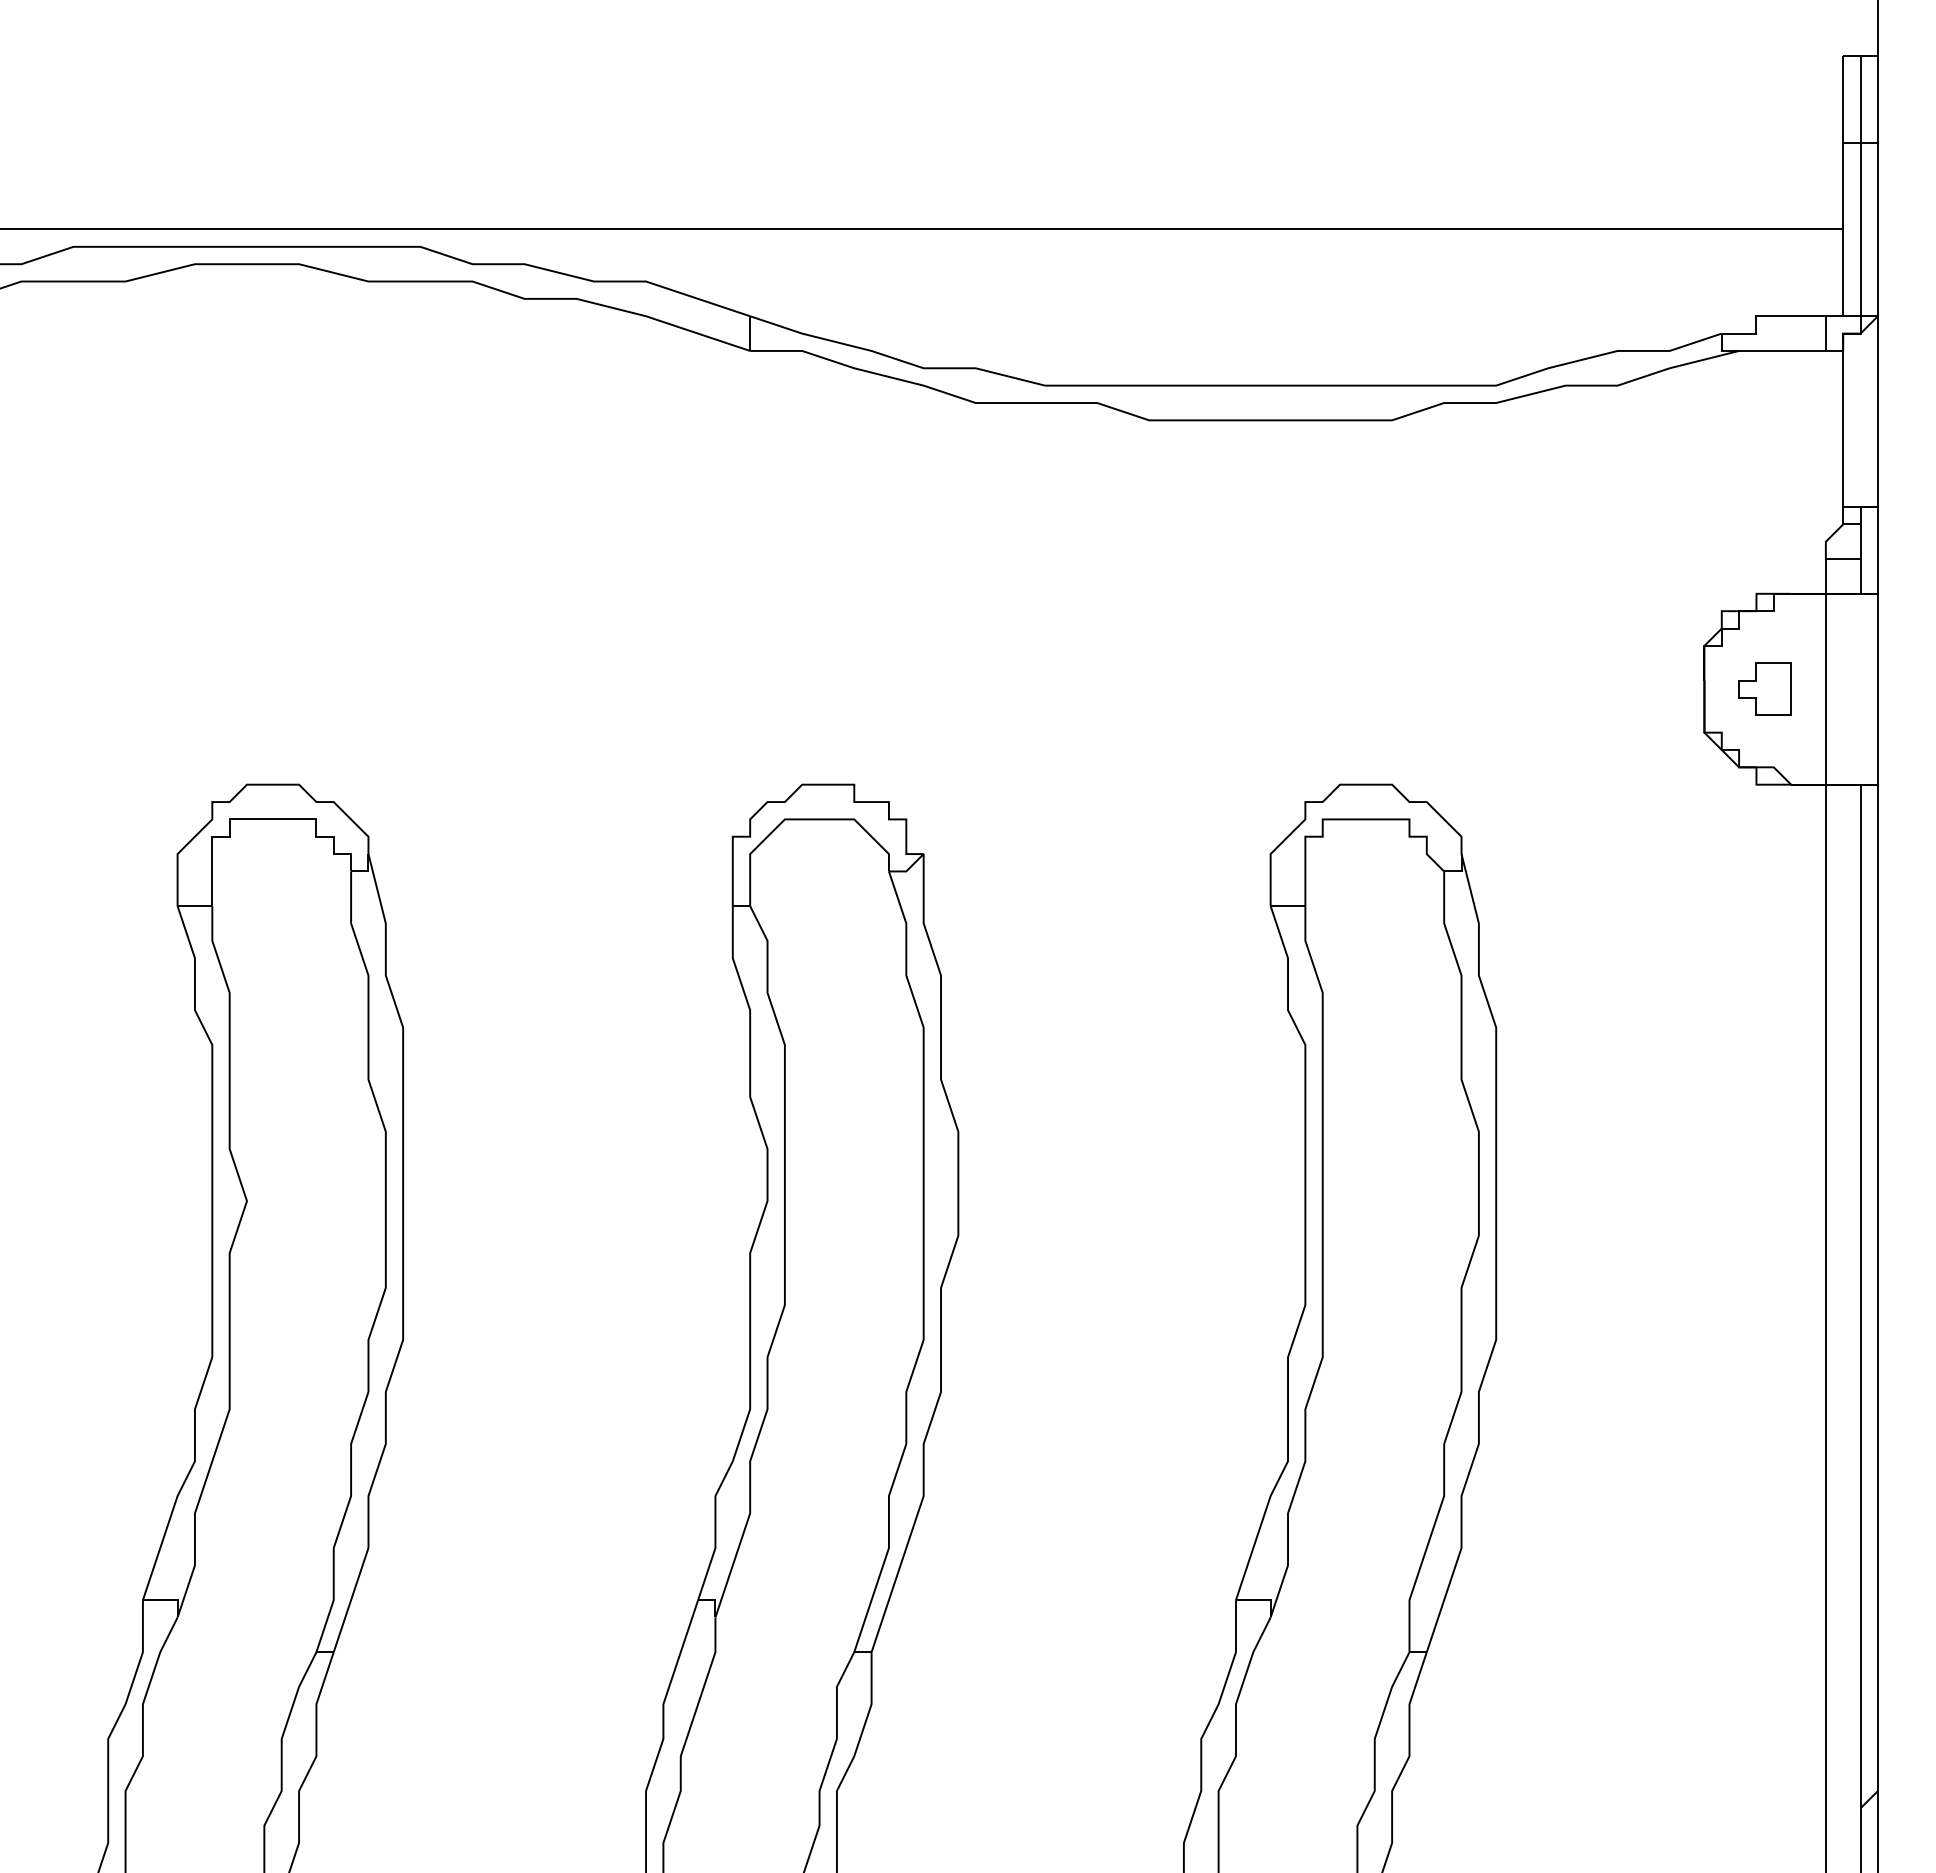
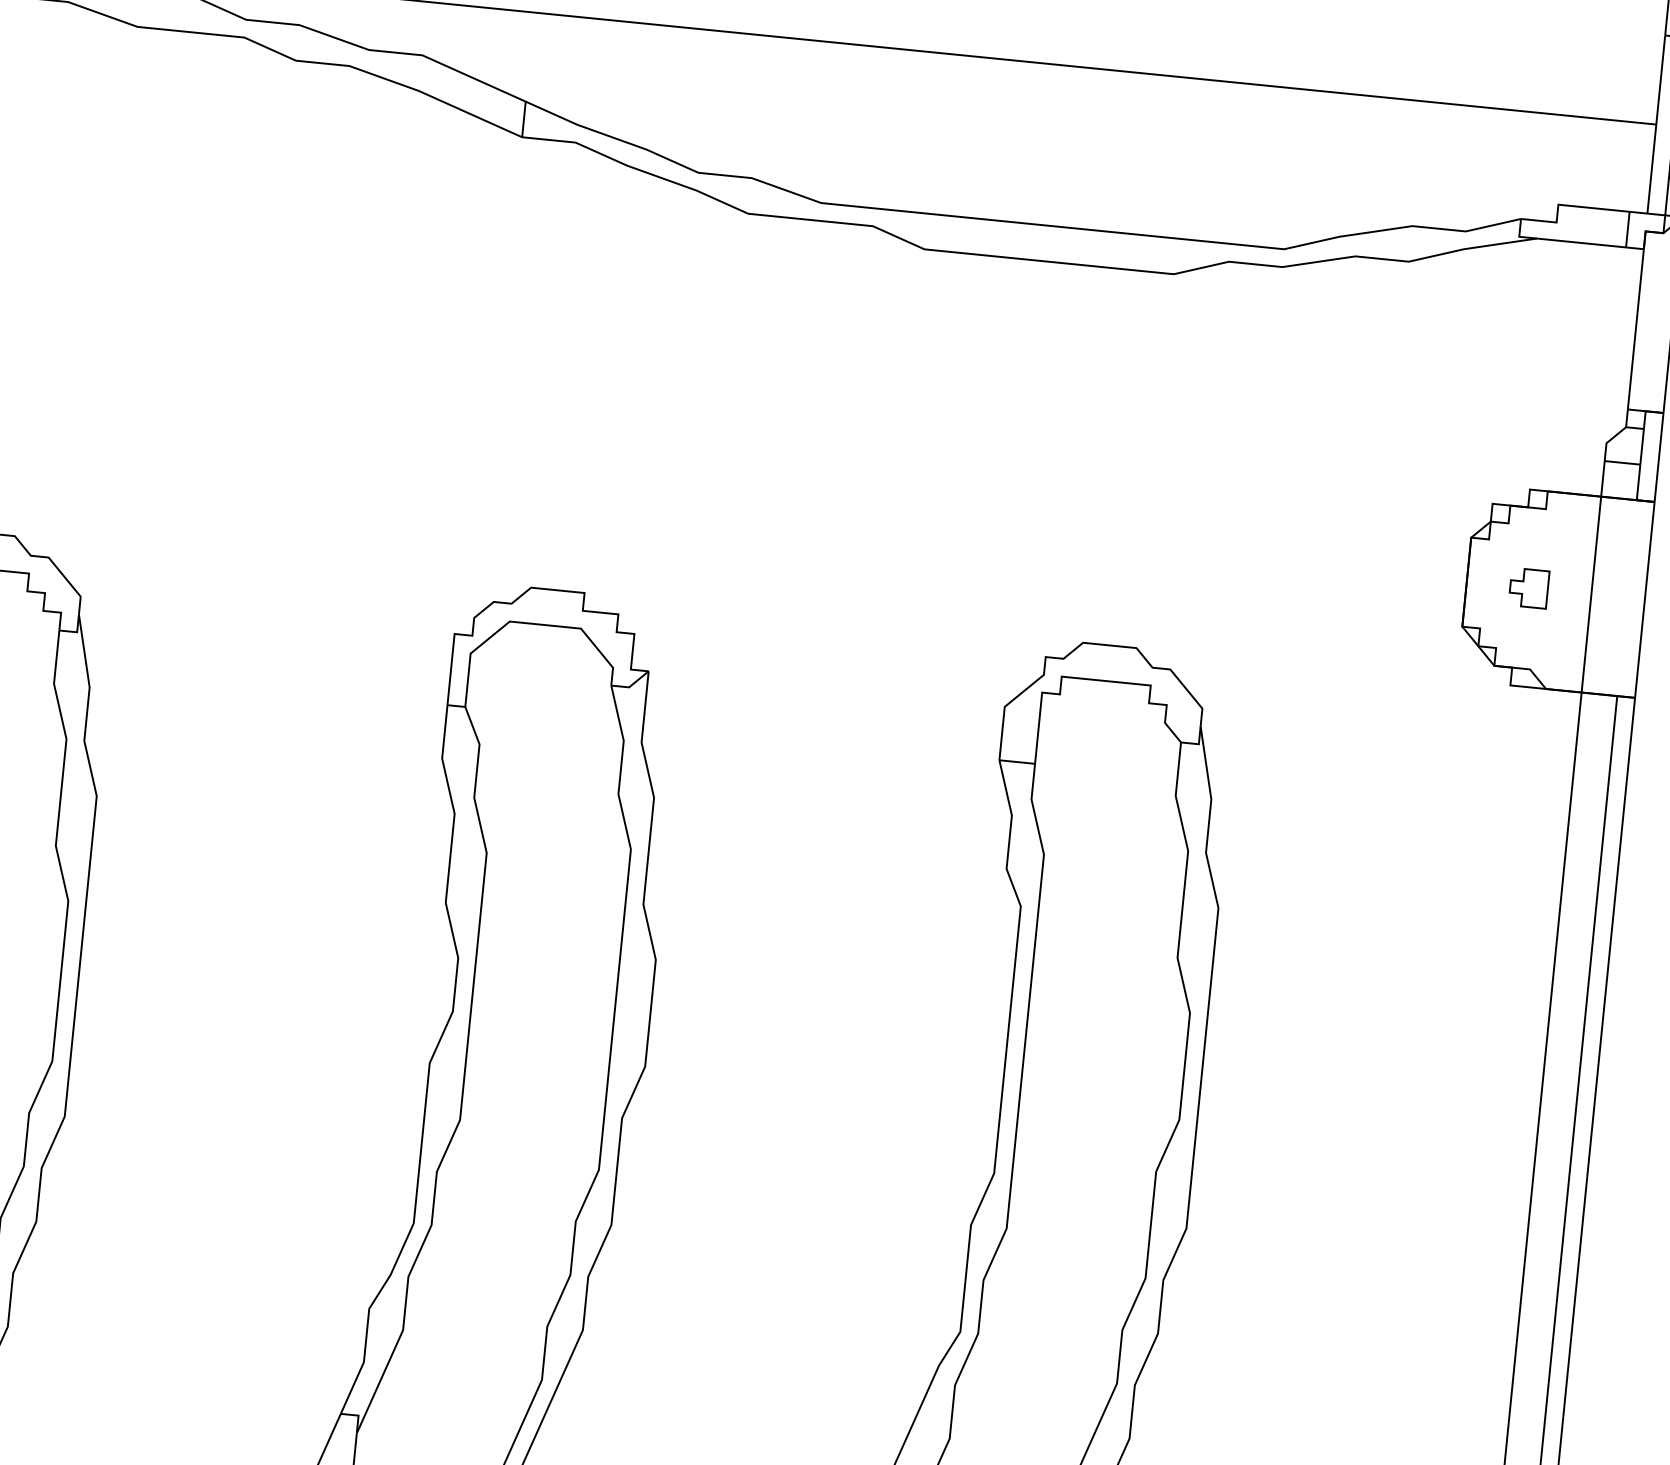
part: (1764, 688) -> (1528, 587), size x0.7

